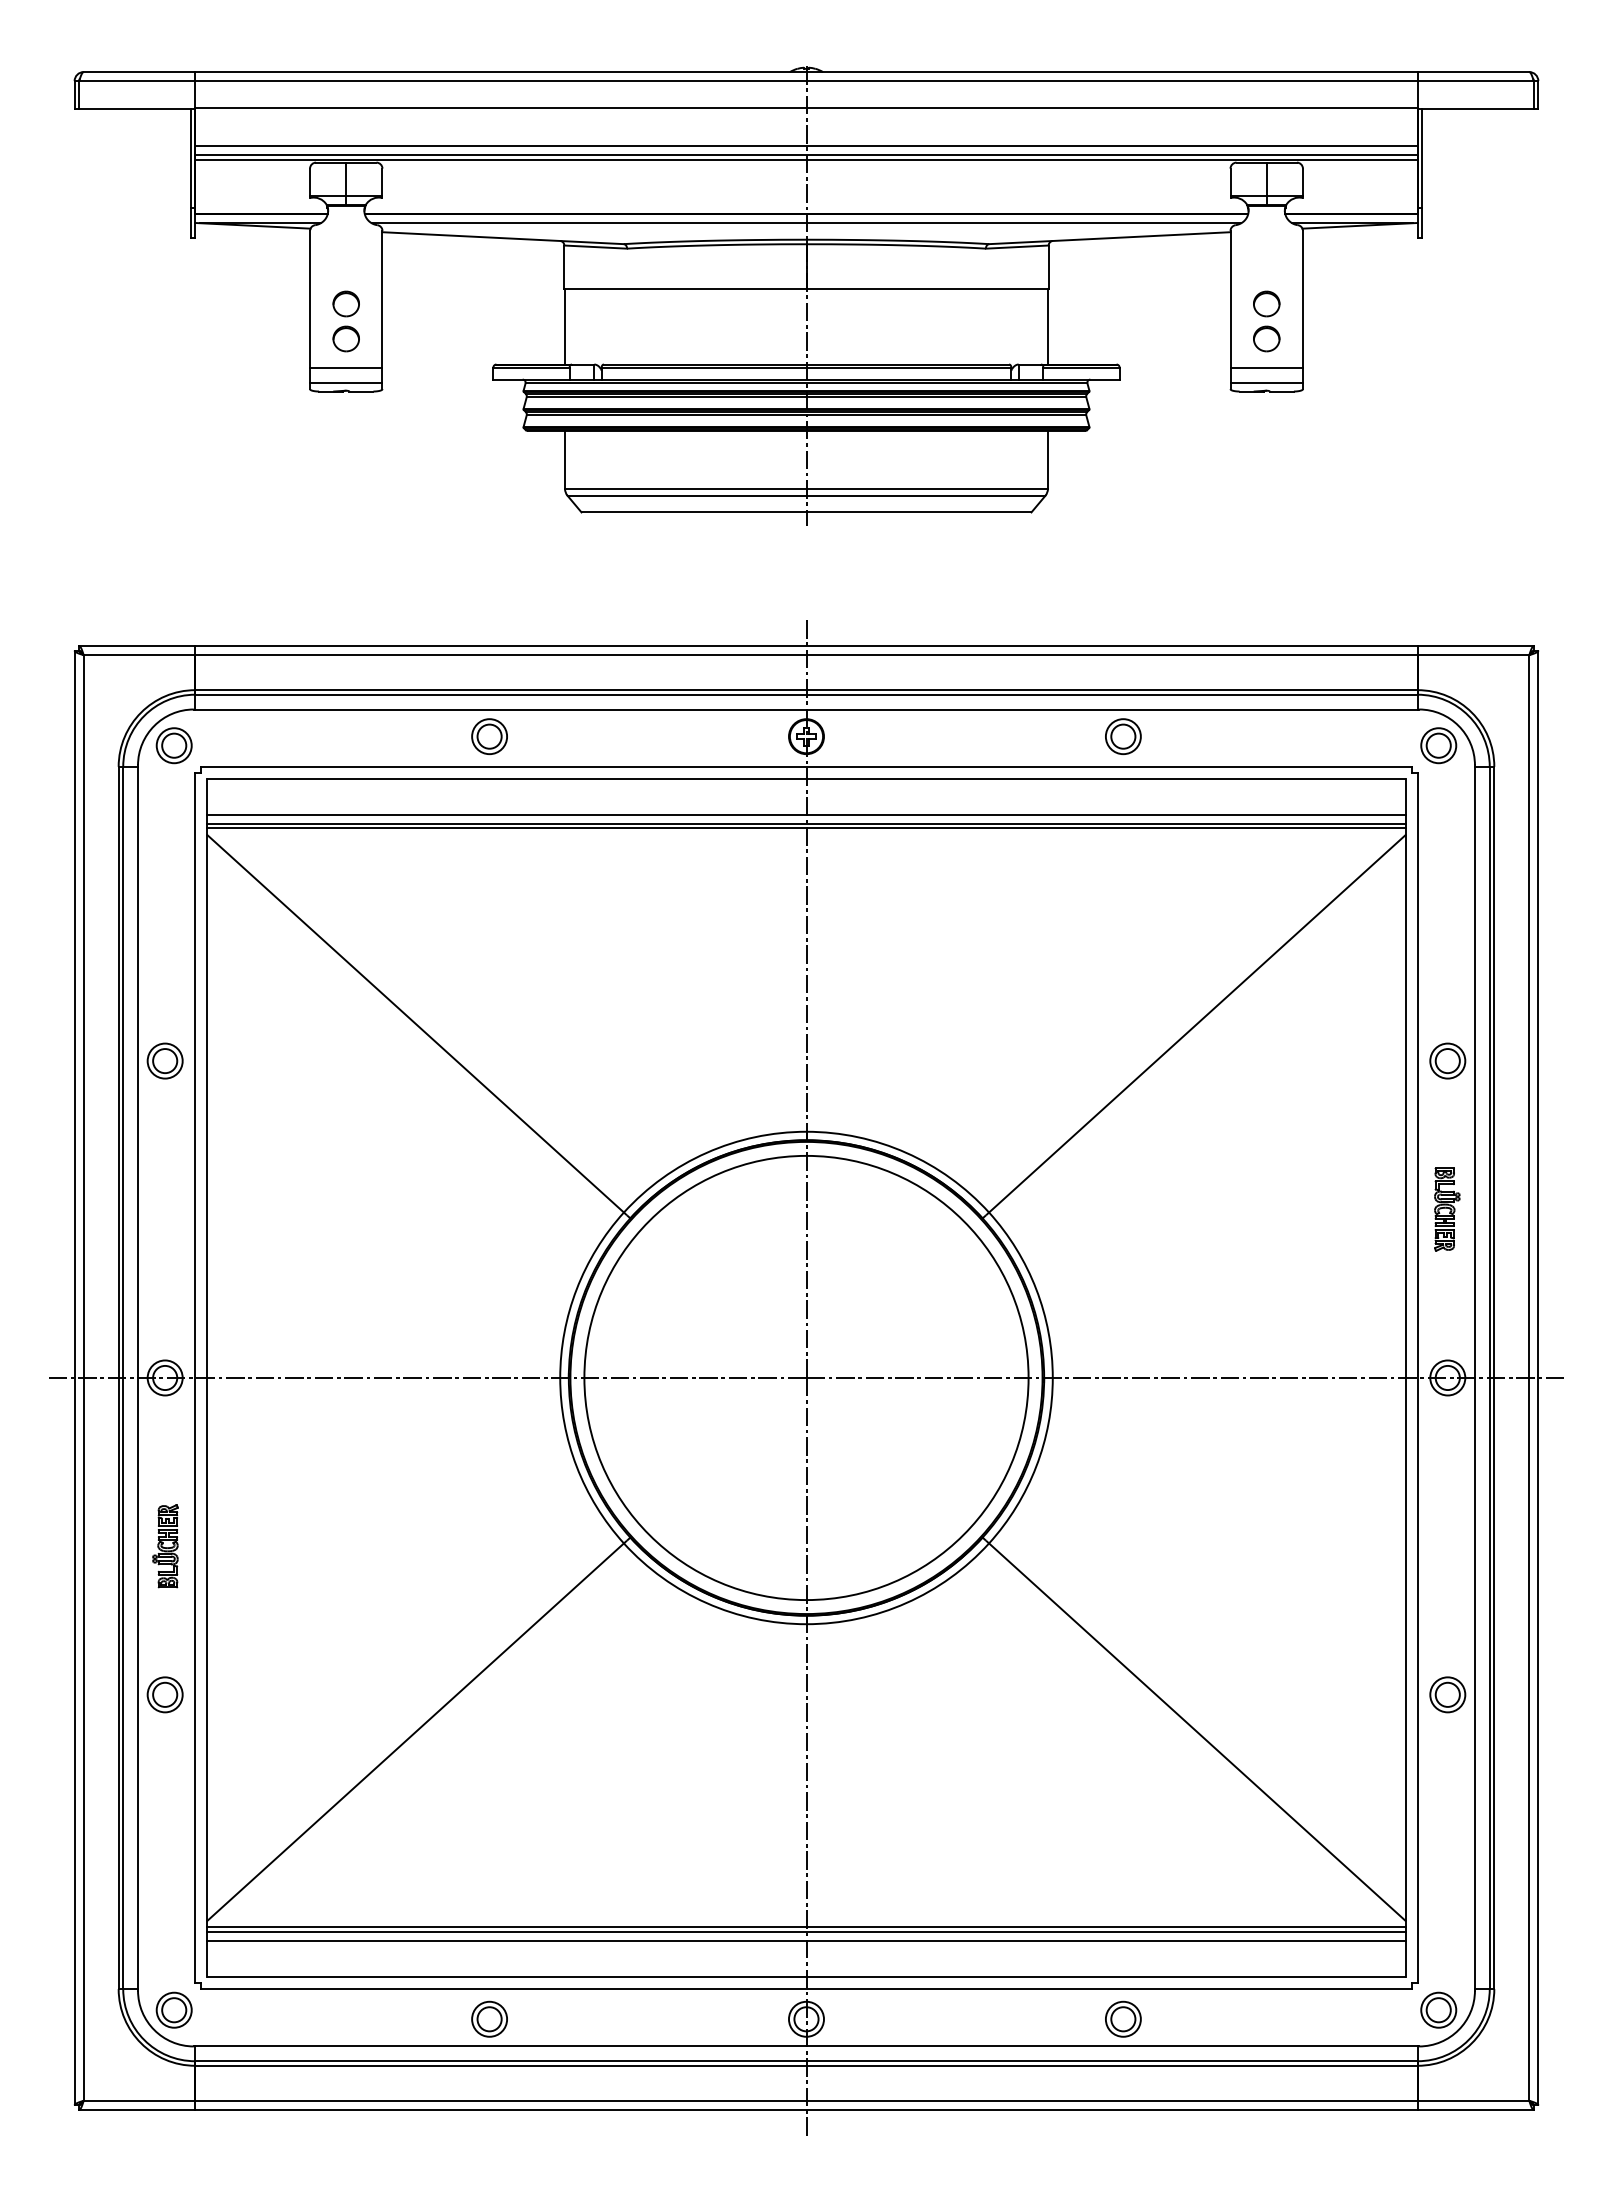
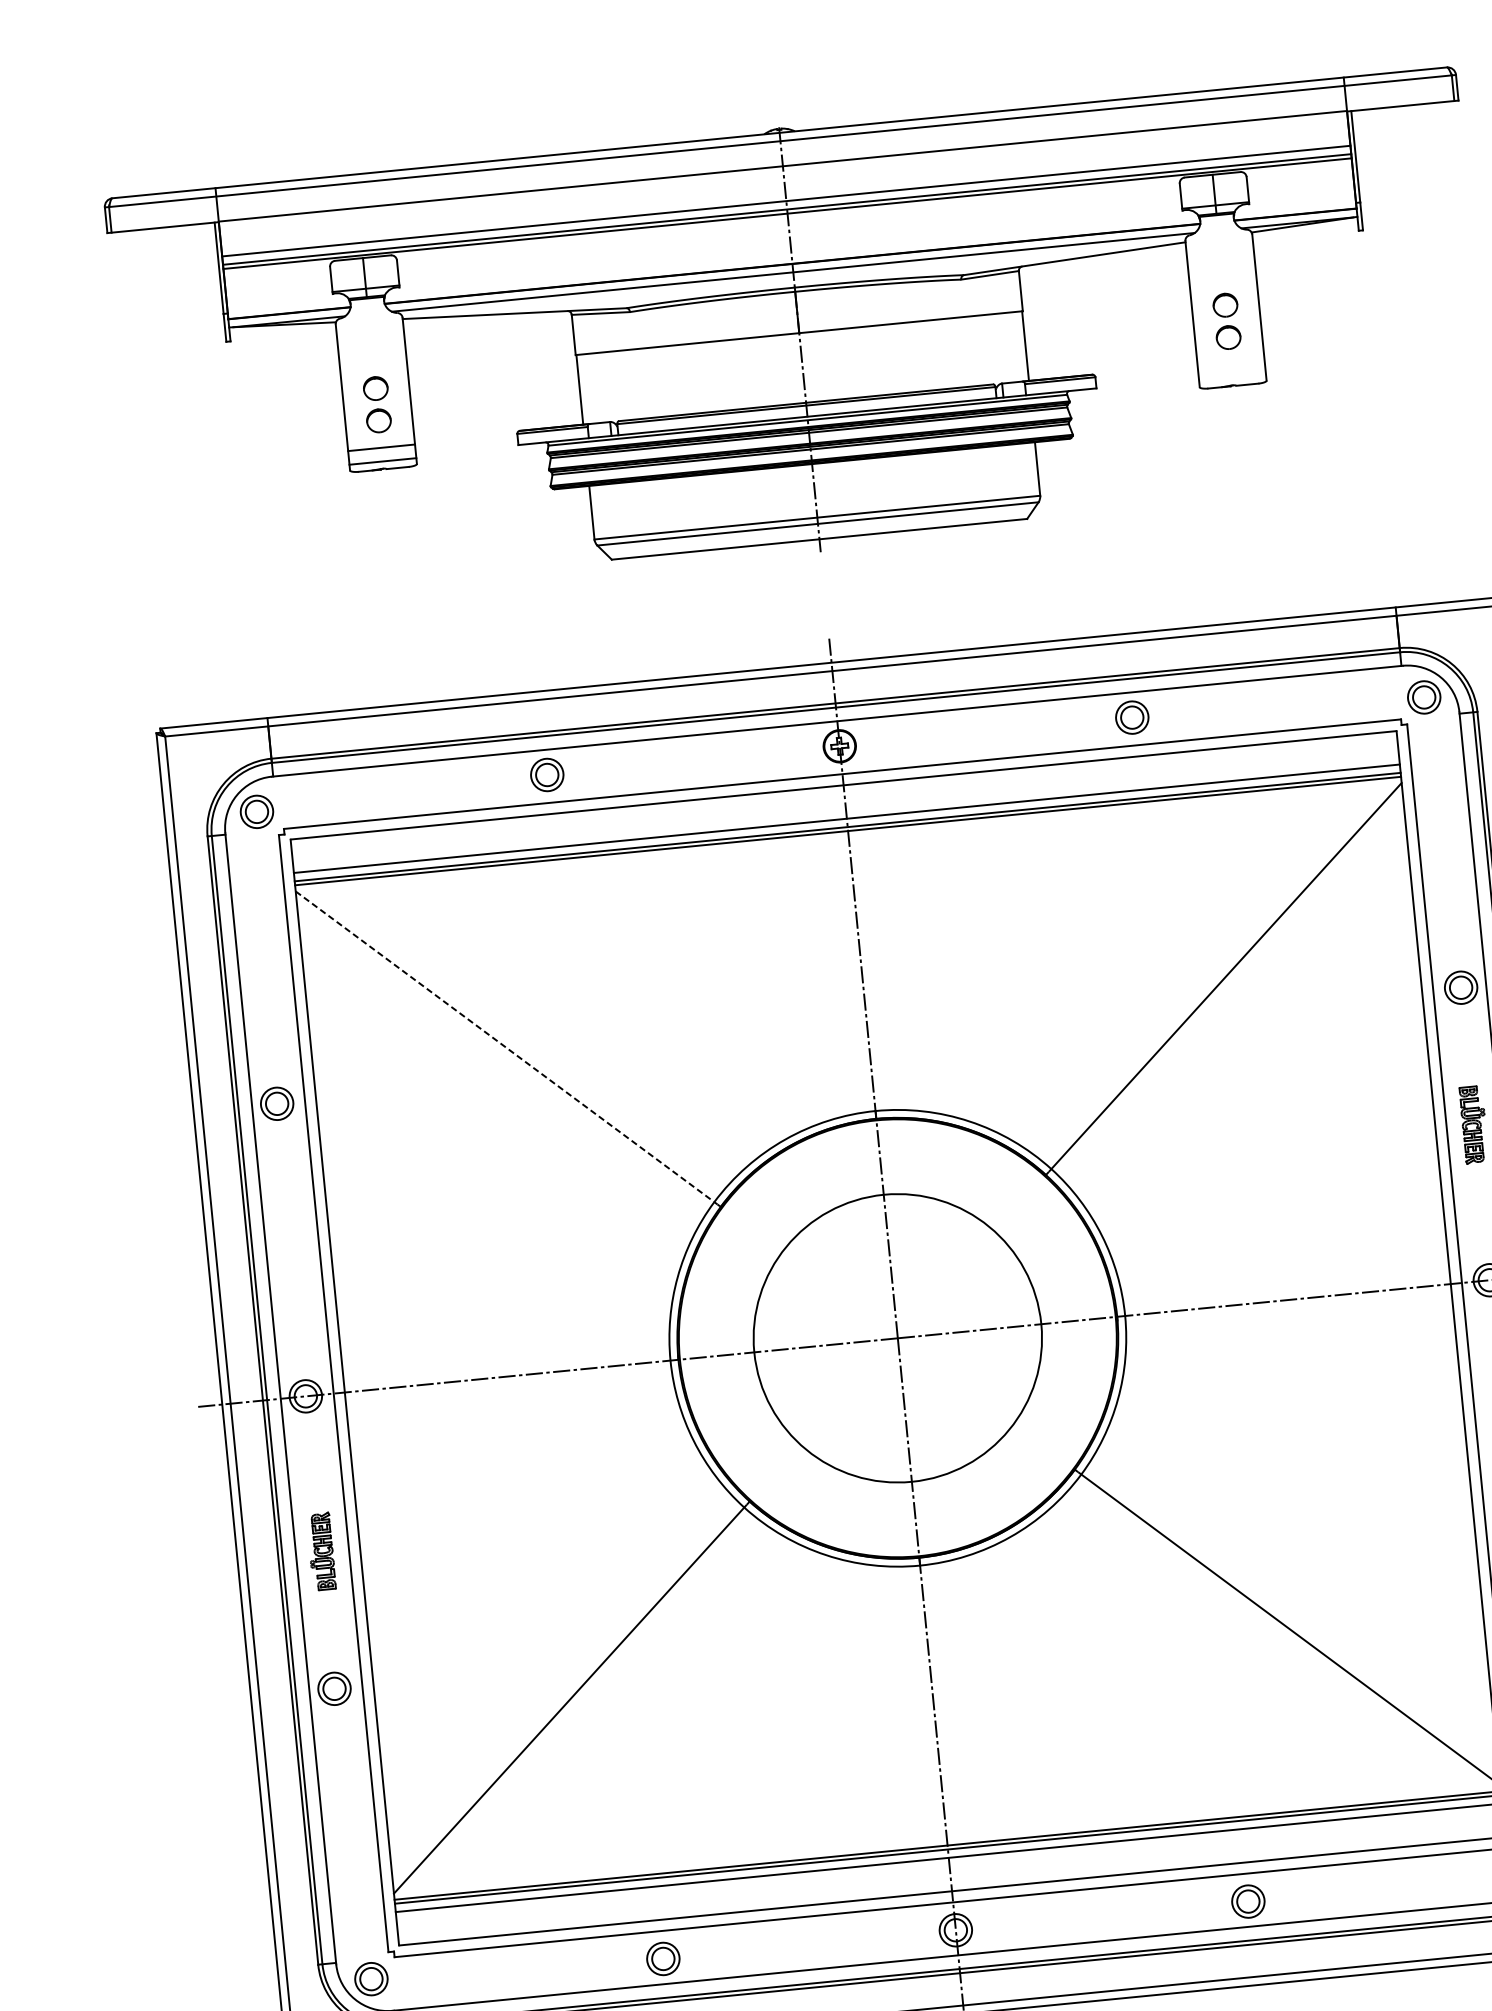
line: (1266, 368) -> (1231, 364), removed
line: (1266, 382) -> (1232, 377), removed
line: (416, 1024) -> (505, 1047), solid -> dashed
circle: (806, 1377) -> (897, 1337), size x0.7

